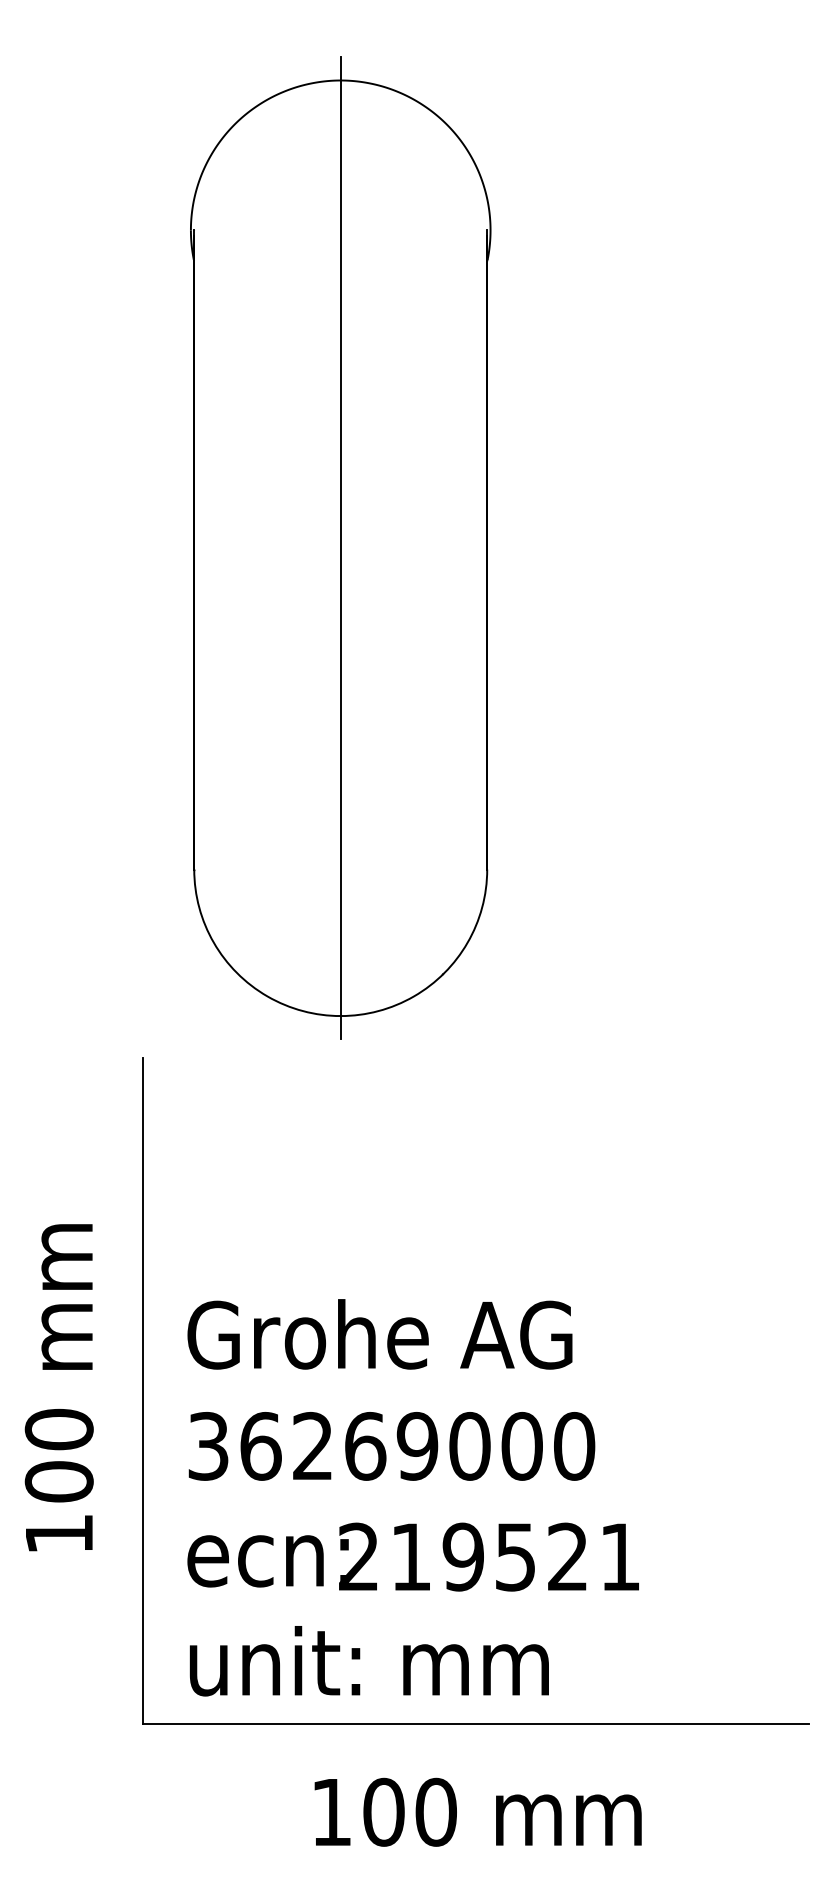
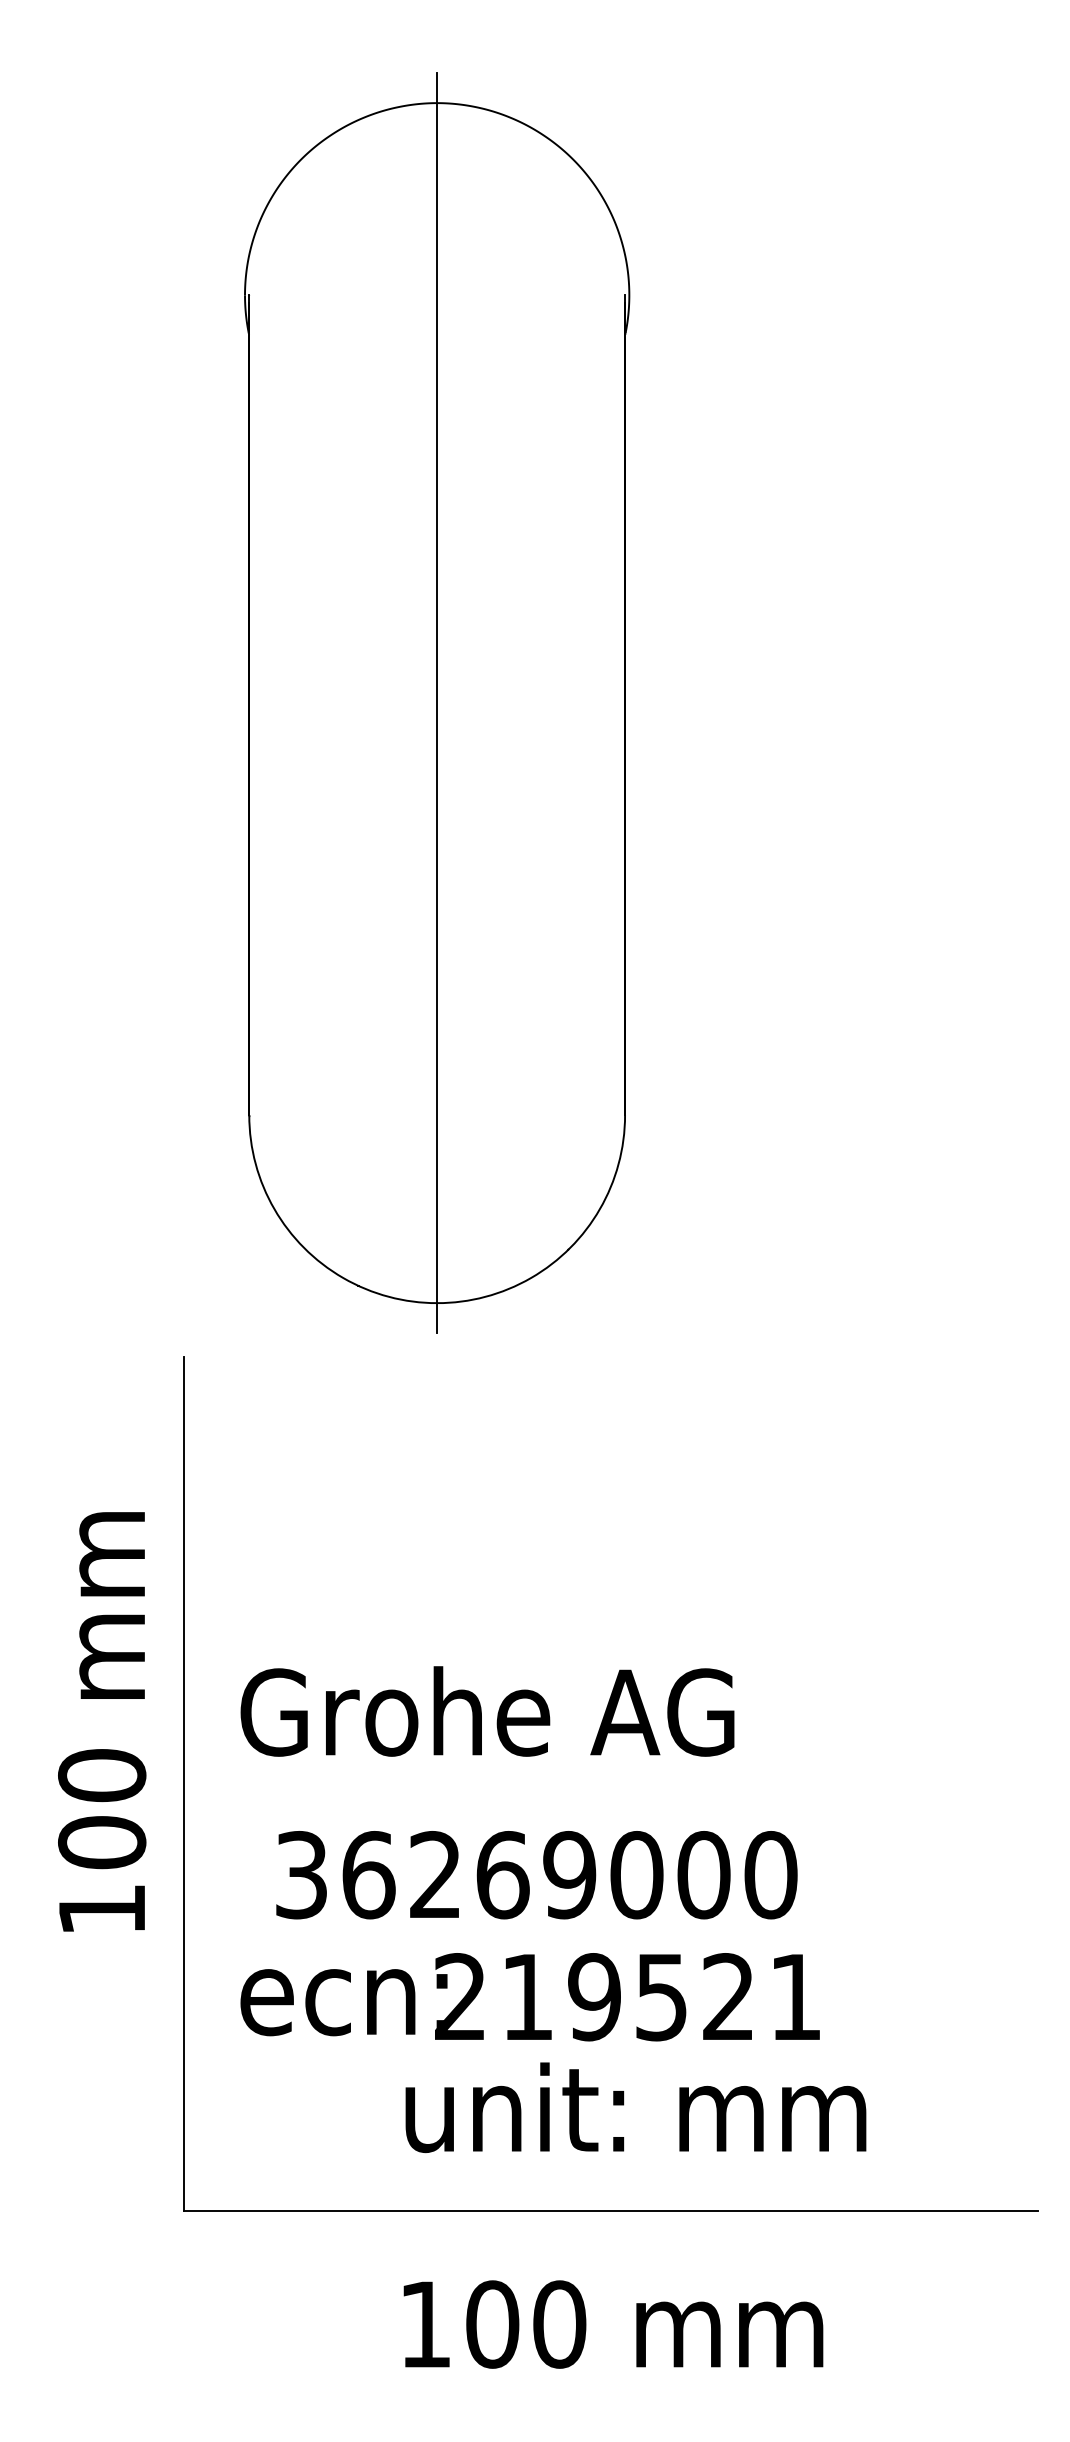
text: (59, 1387) -> (102, 1721), moved
text: (391, 1446) -> (536, 1875), moved
text: (369, 1661) -> (635, 2107), moved

